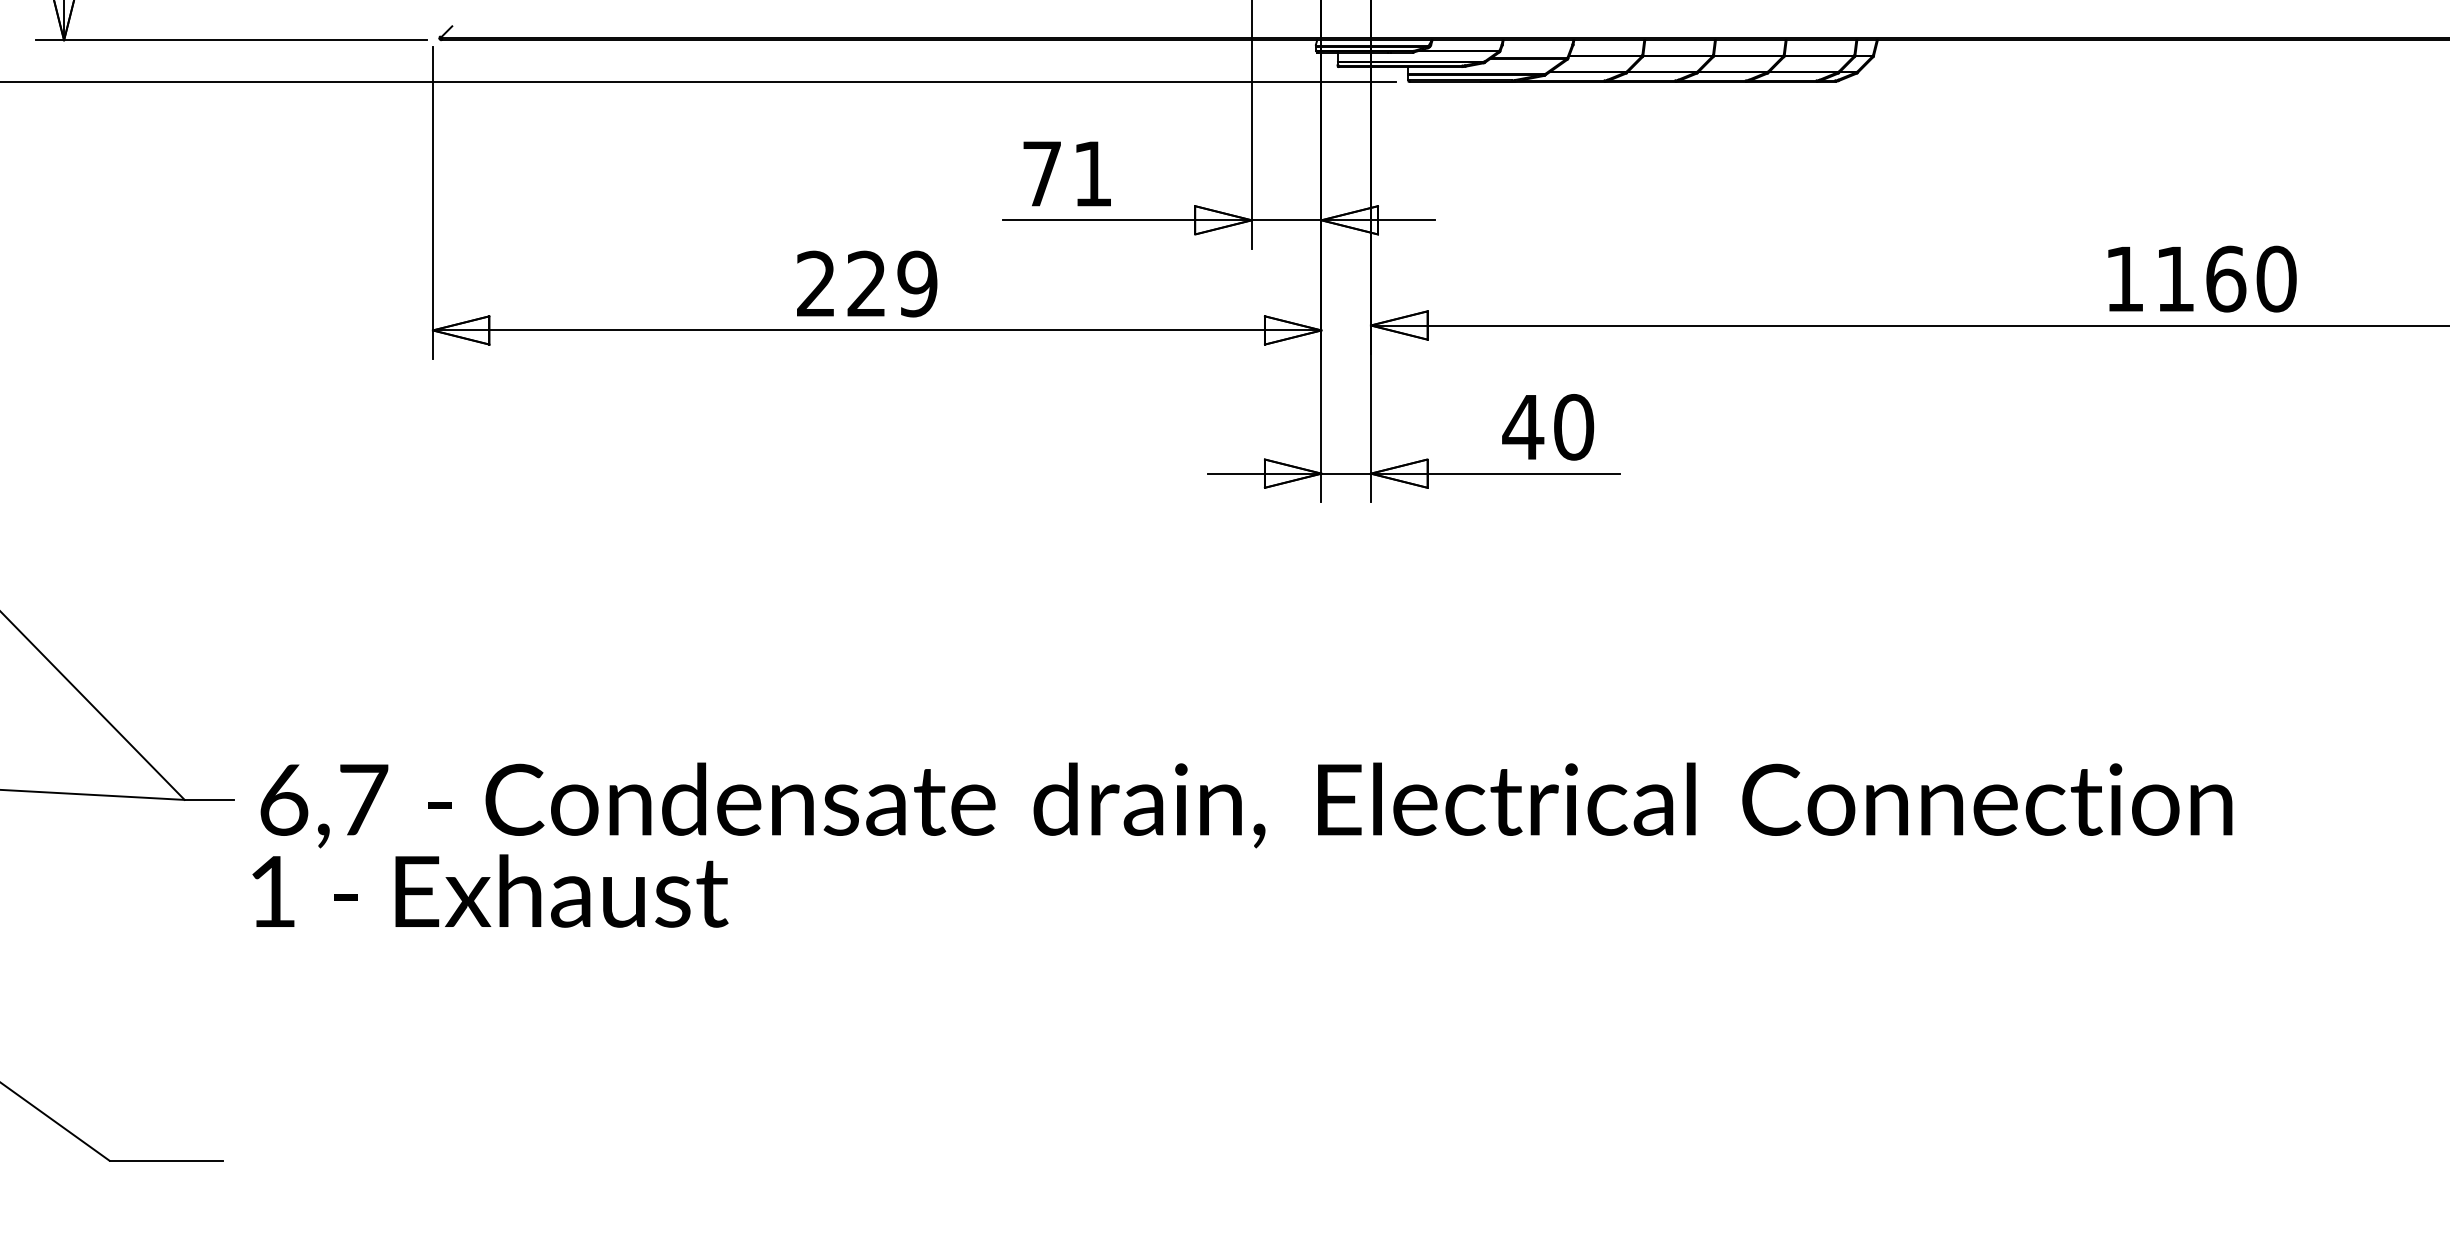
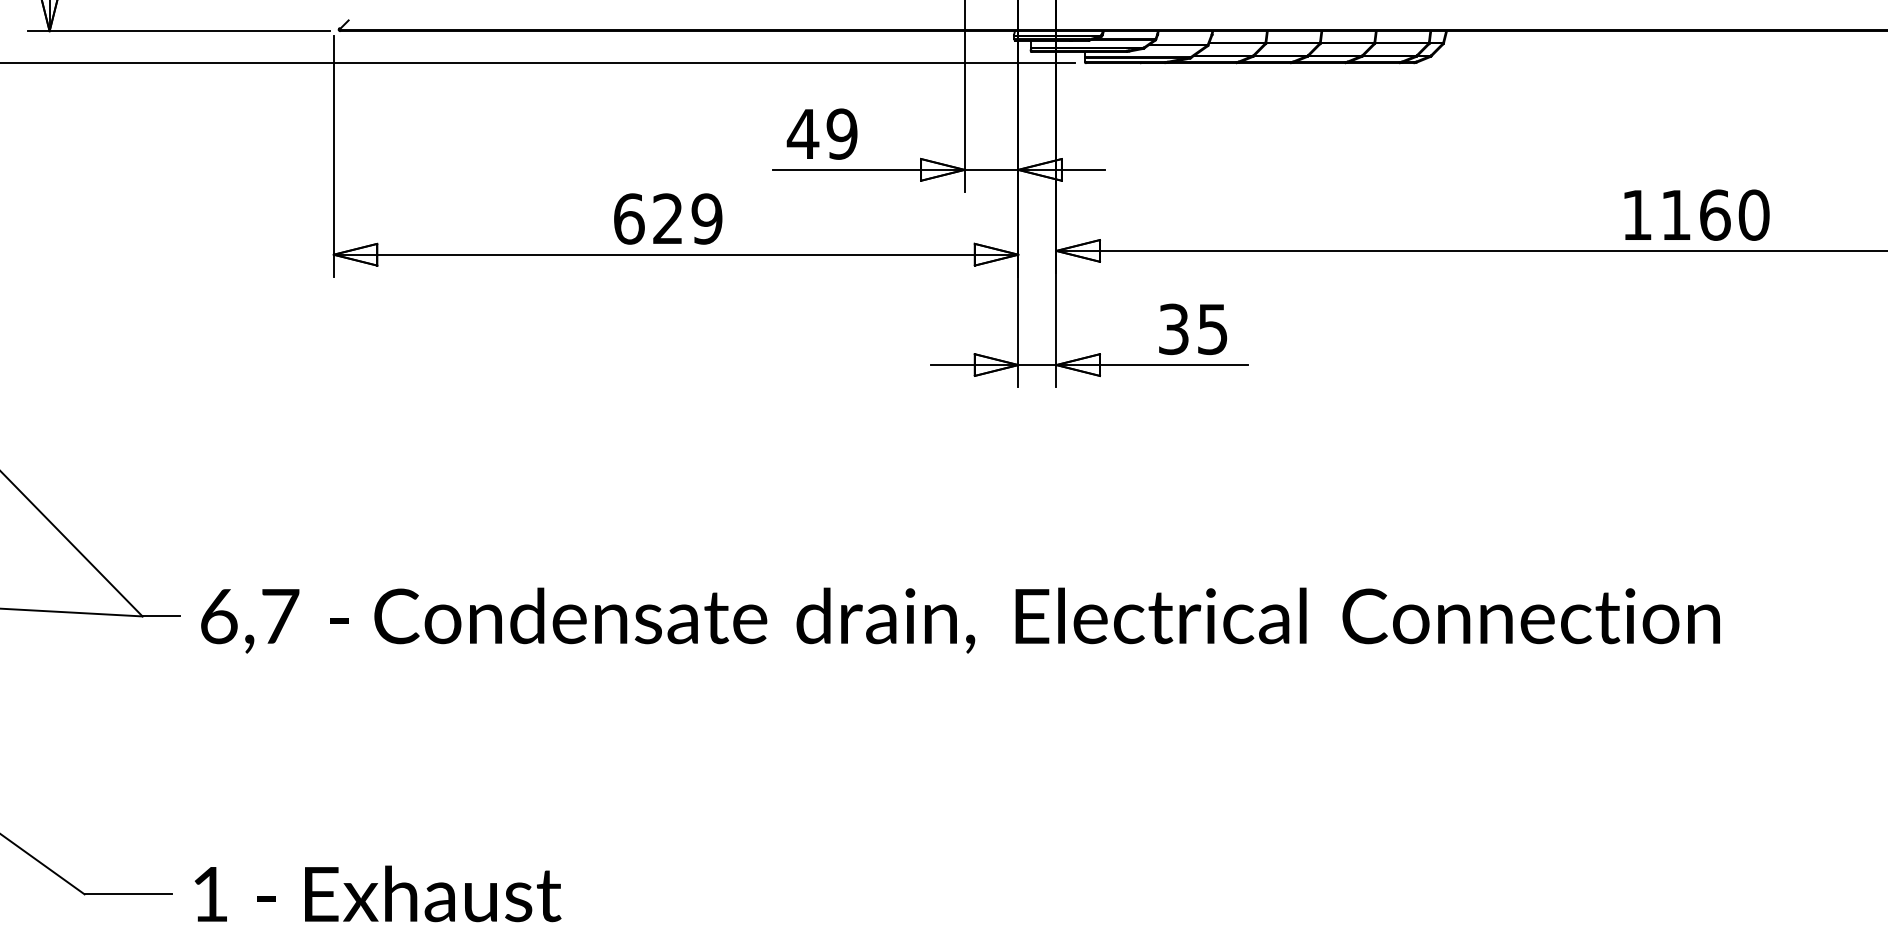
text: (1066, 173) -> (821, 133), 71 -> 49
text: (816, 283) -> (629, 218), 229 -> 629
text: (1548, 427) -> (1193, 329), 40 -> 35
text: (490, 890) -> (378, 893), moved

